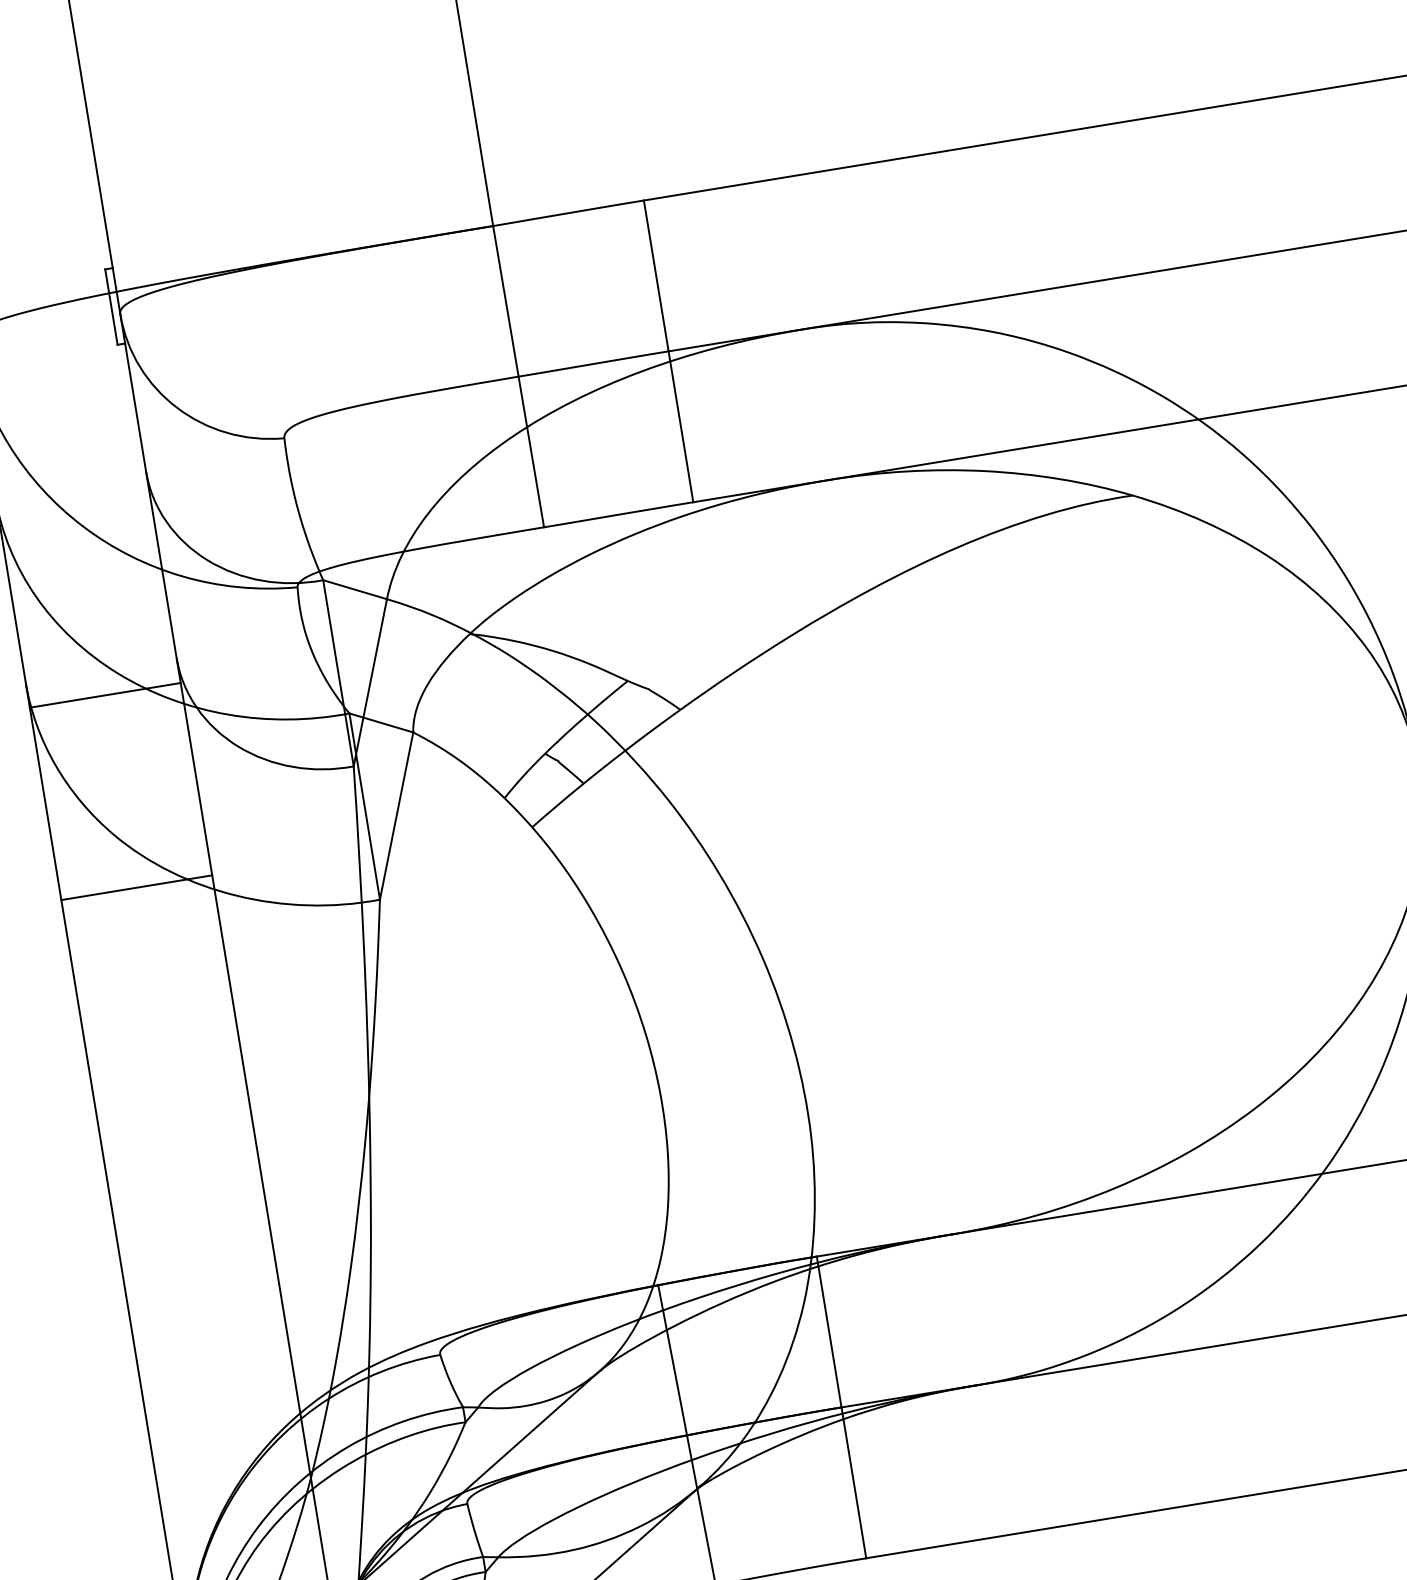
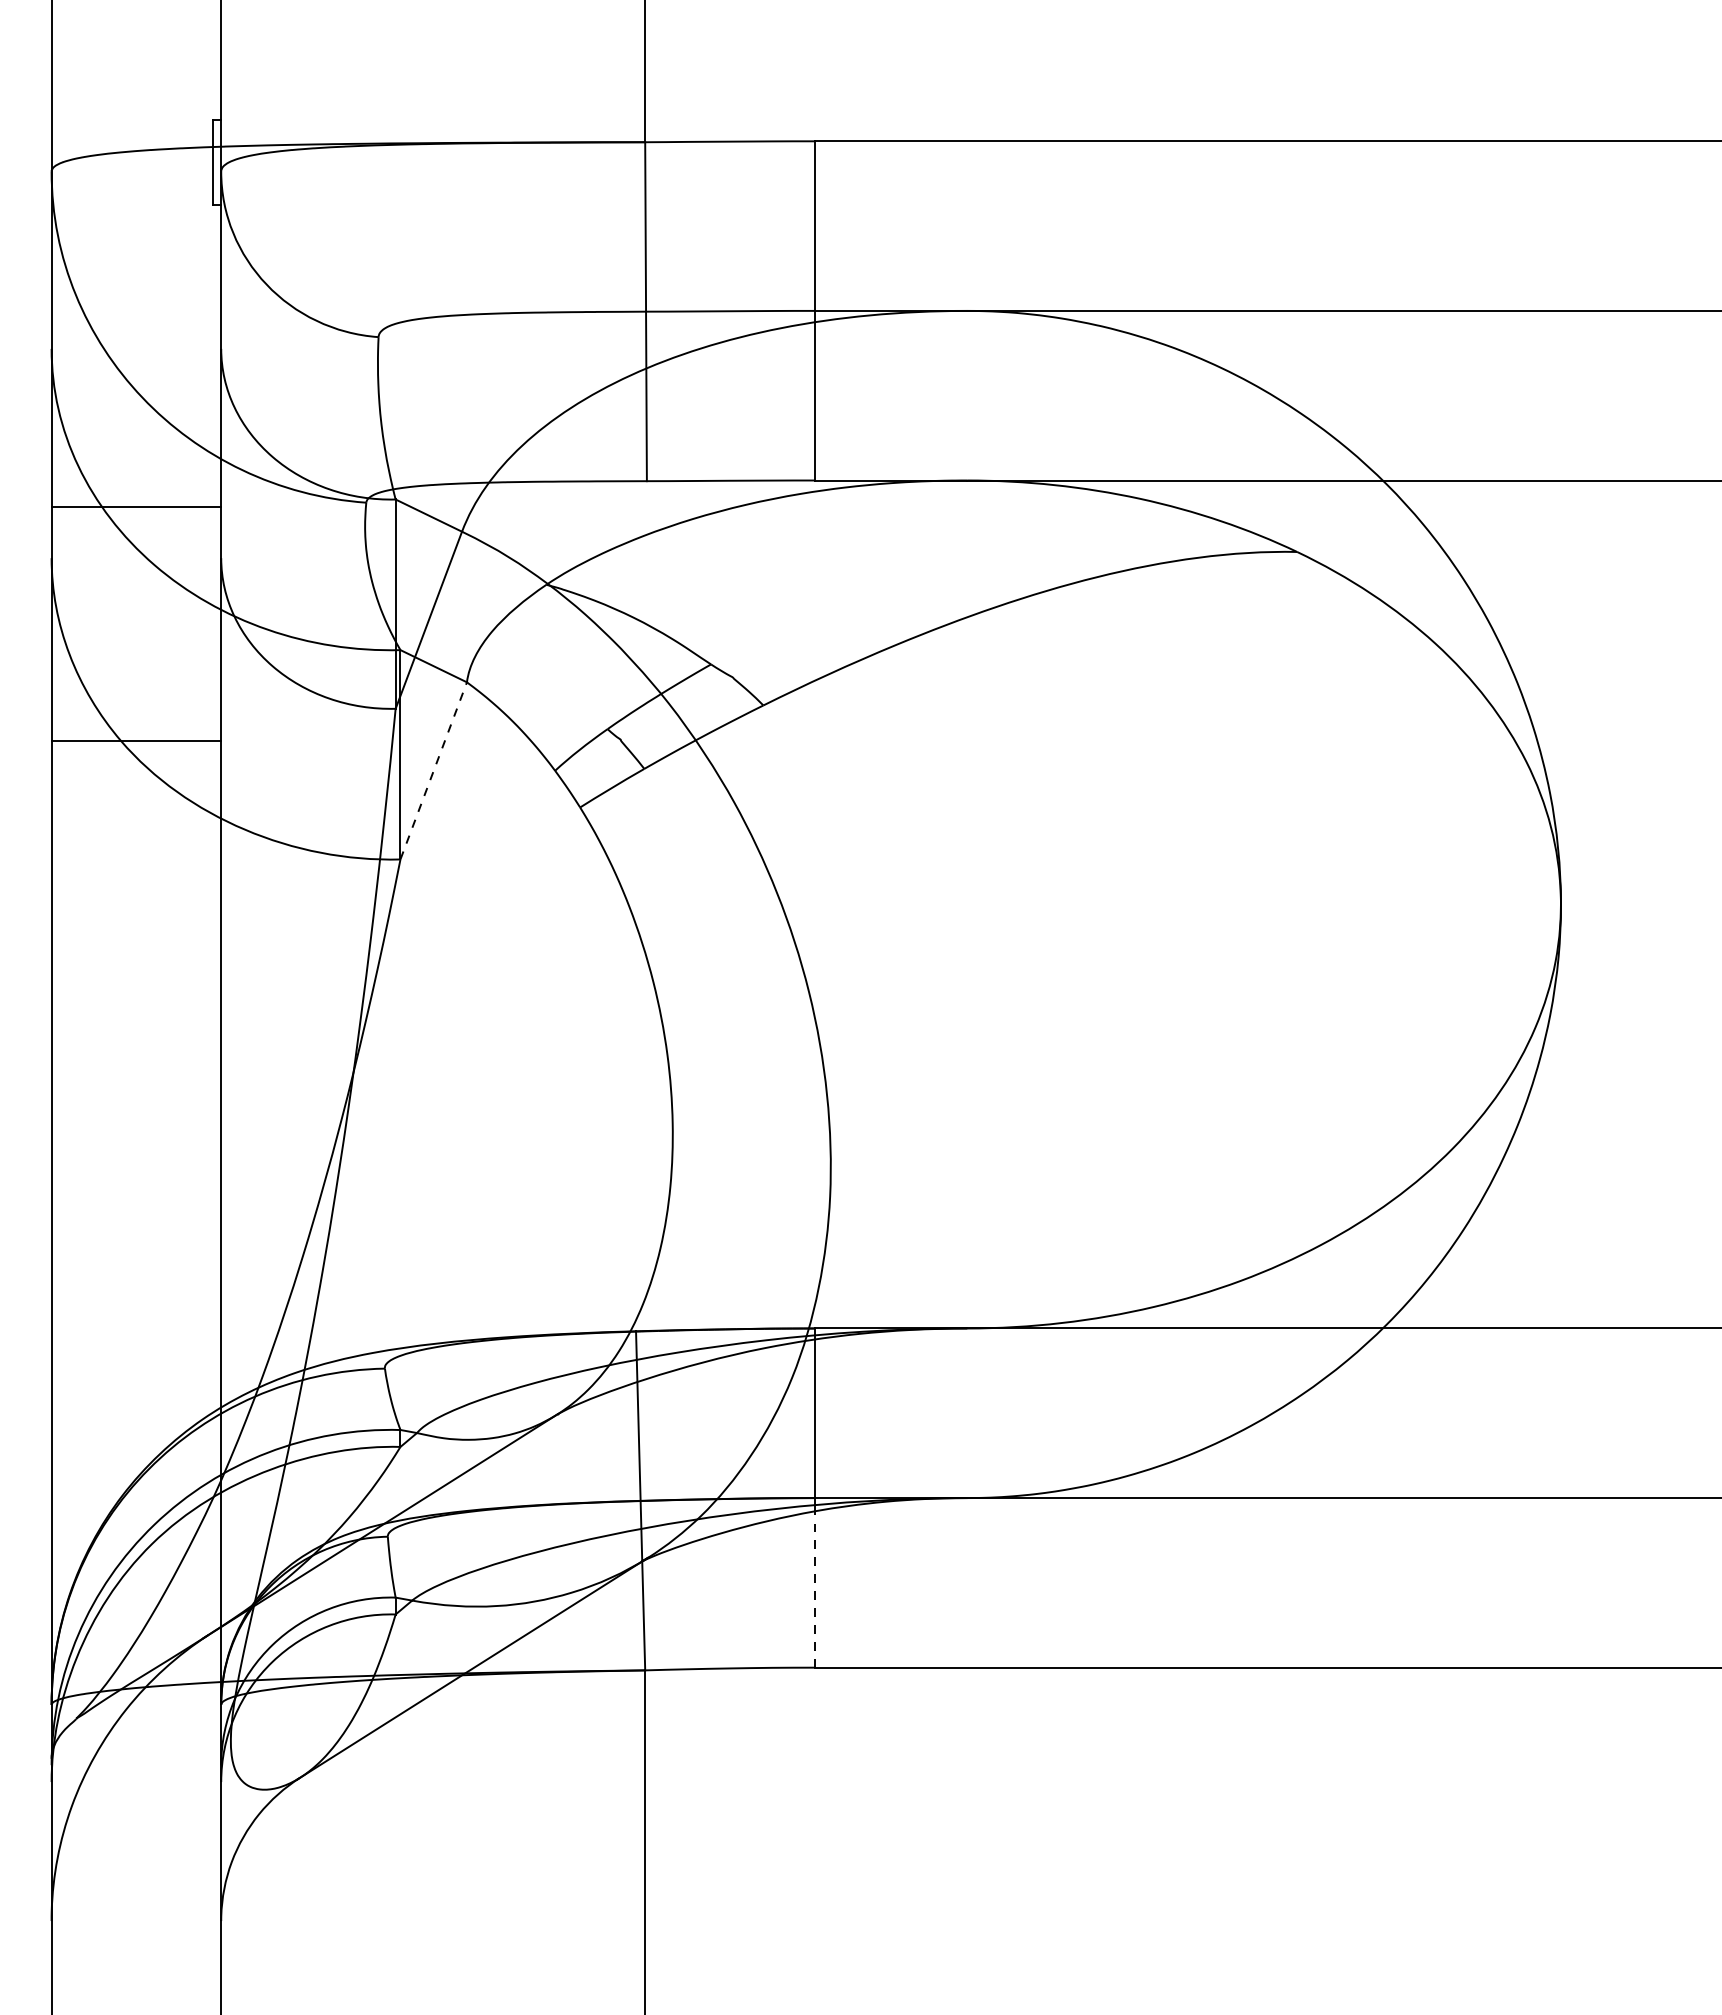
line: (105, 695) -> (136, 506), moved
line: (396, 815) -> (433, 770), solid -> dashed
line: (136, 887) -> (136, 740), moved
line: (854, 1487) -> (814, 1588), solid -> dashed

